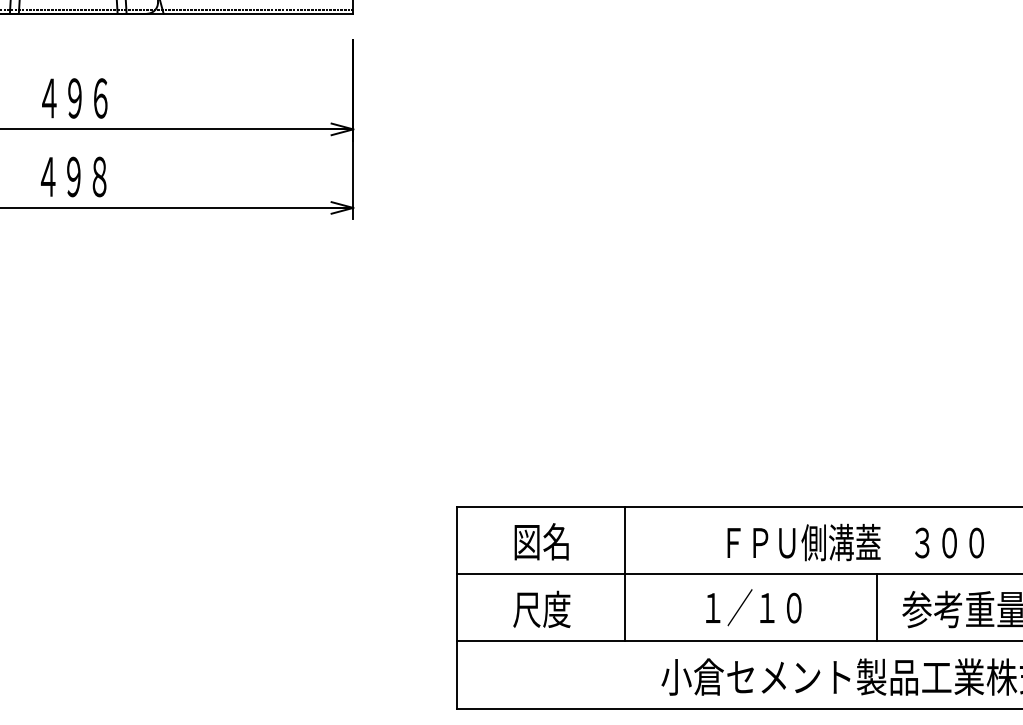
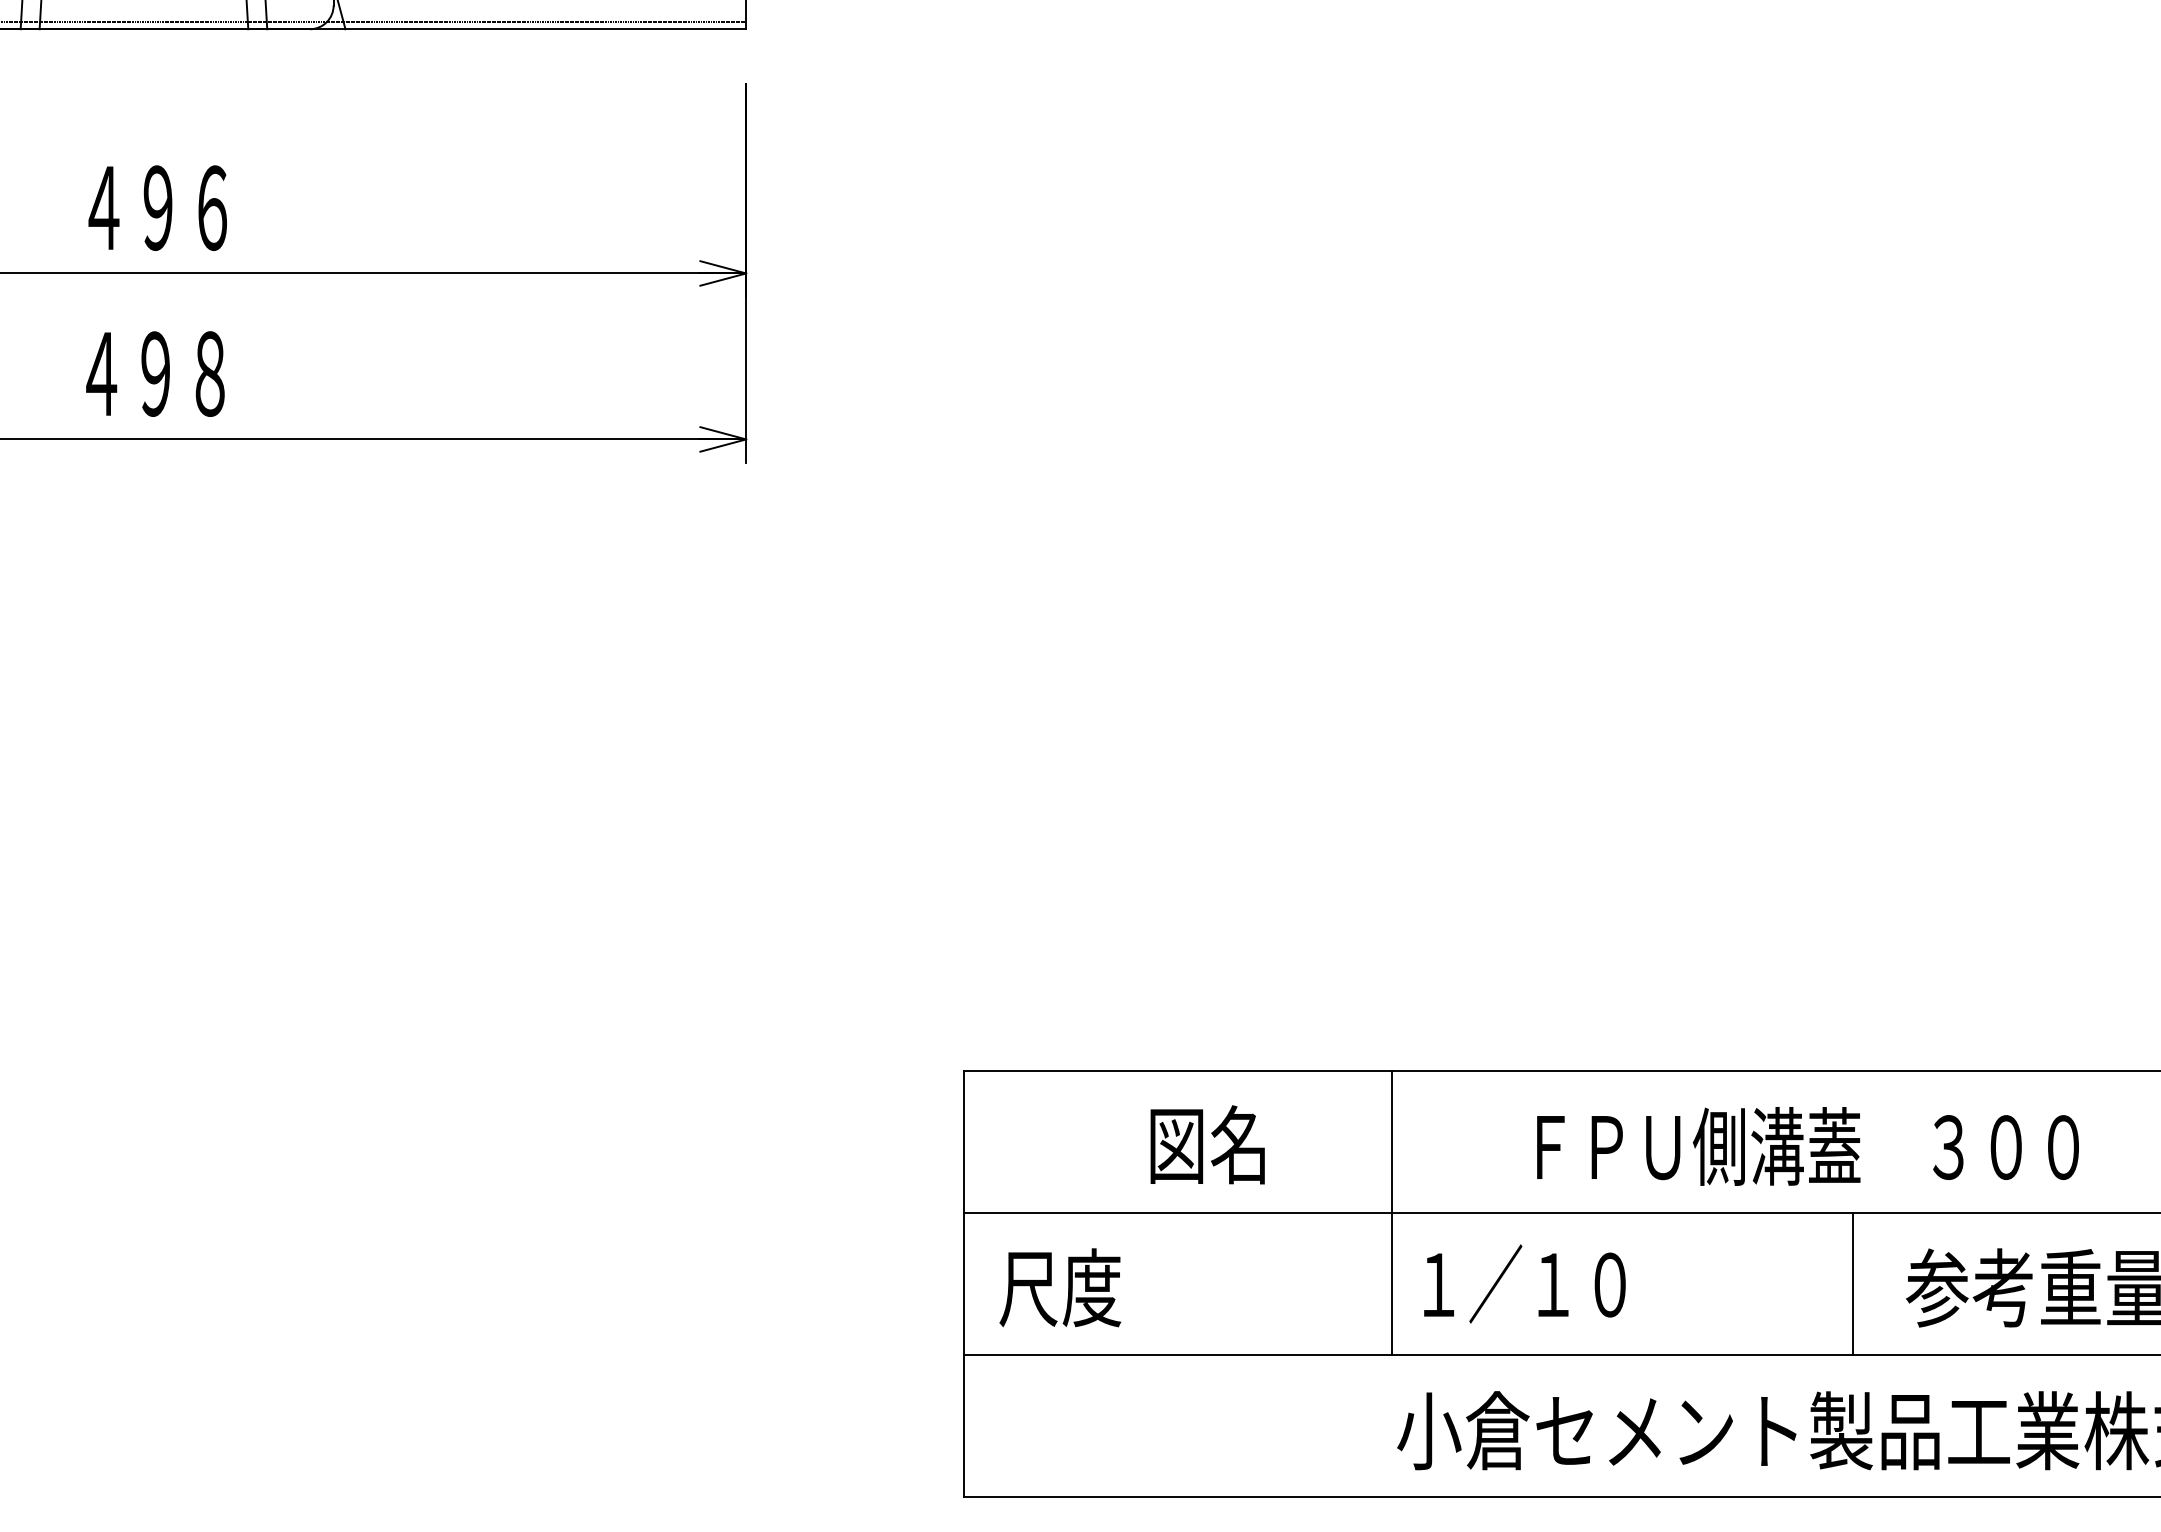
text: (541, 541) -> (1207, 1144), moved
line: (624, 573) -> (1391, 1211), moved
text: (753, 607) -> (1524, 1283), moved
text: (541, 608) -> (1059, 1285), moved

